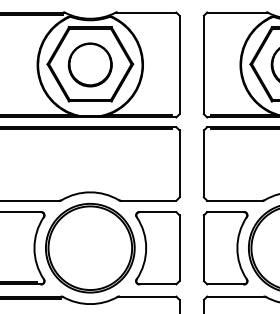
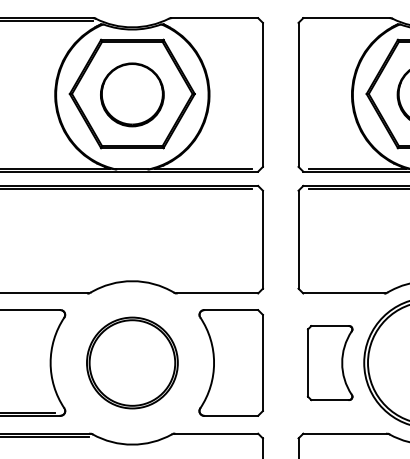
part: (90, 248) -> (132, 363), size x0.7
part: (225, 248) -> (330, 363), size x0.7

